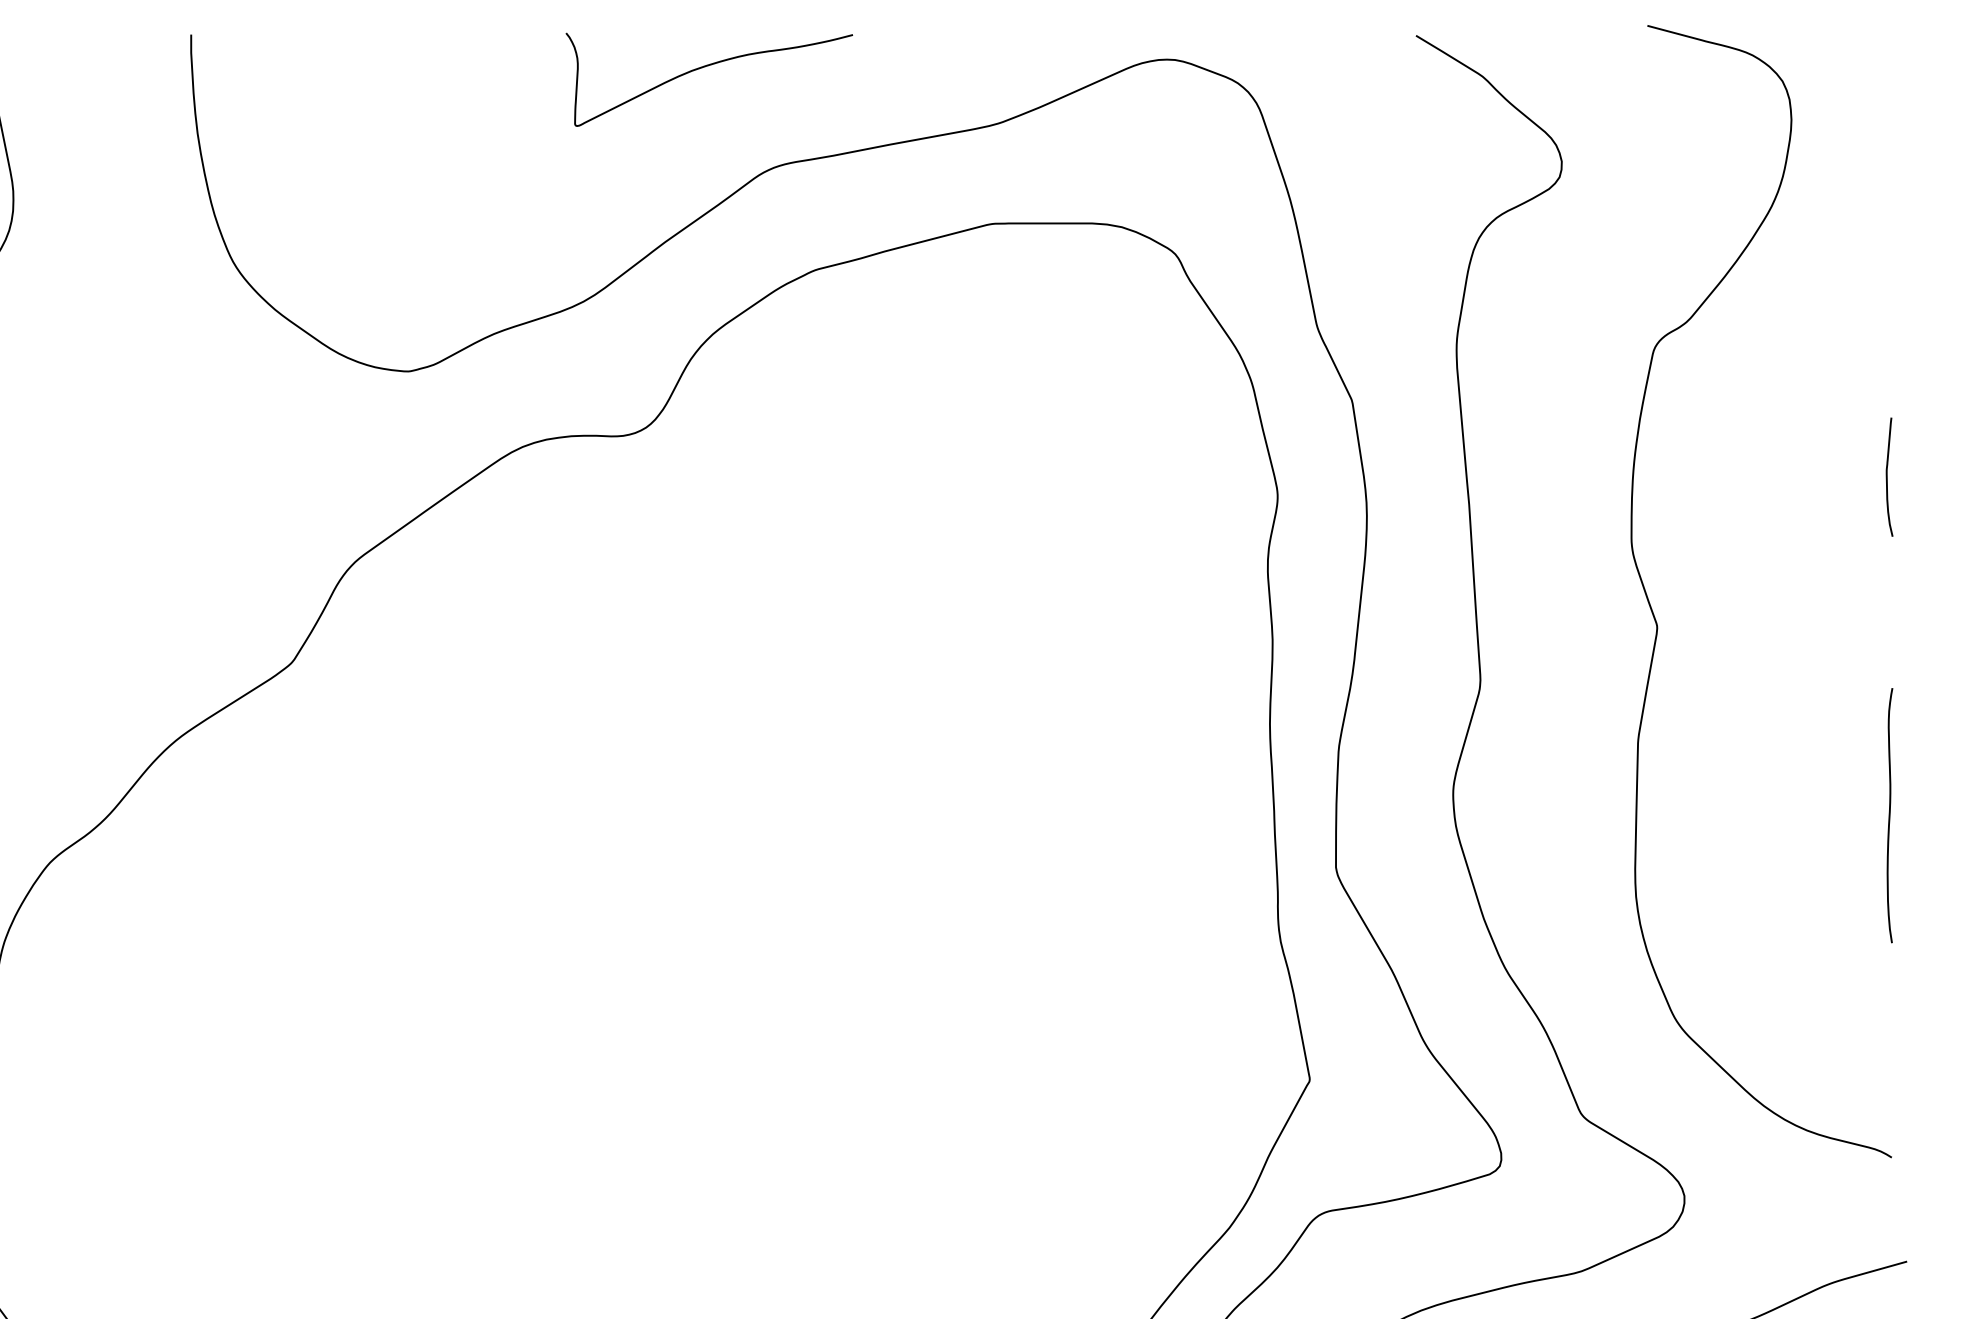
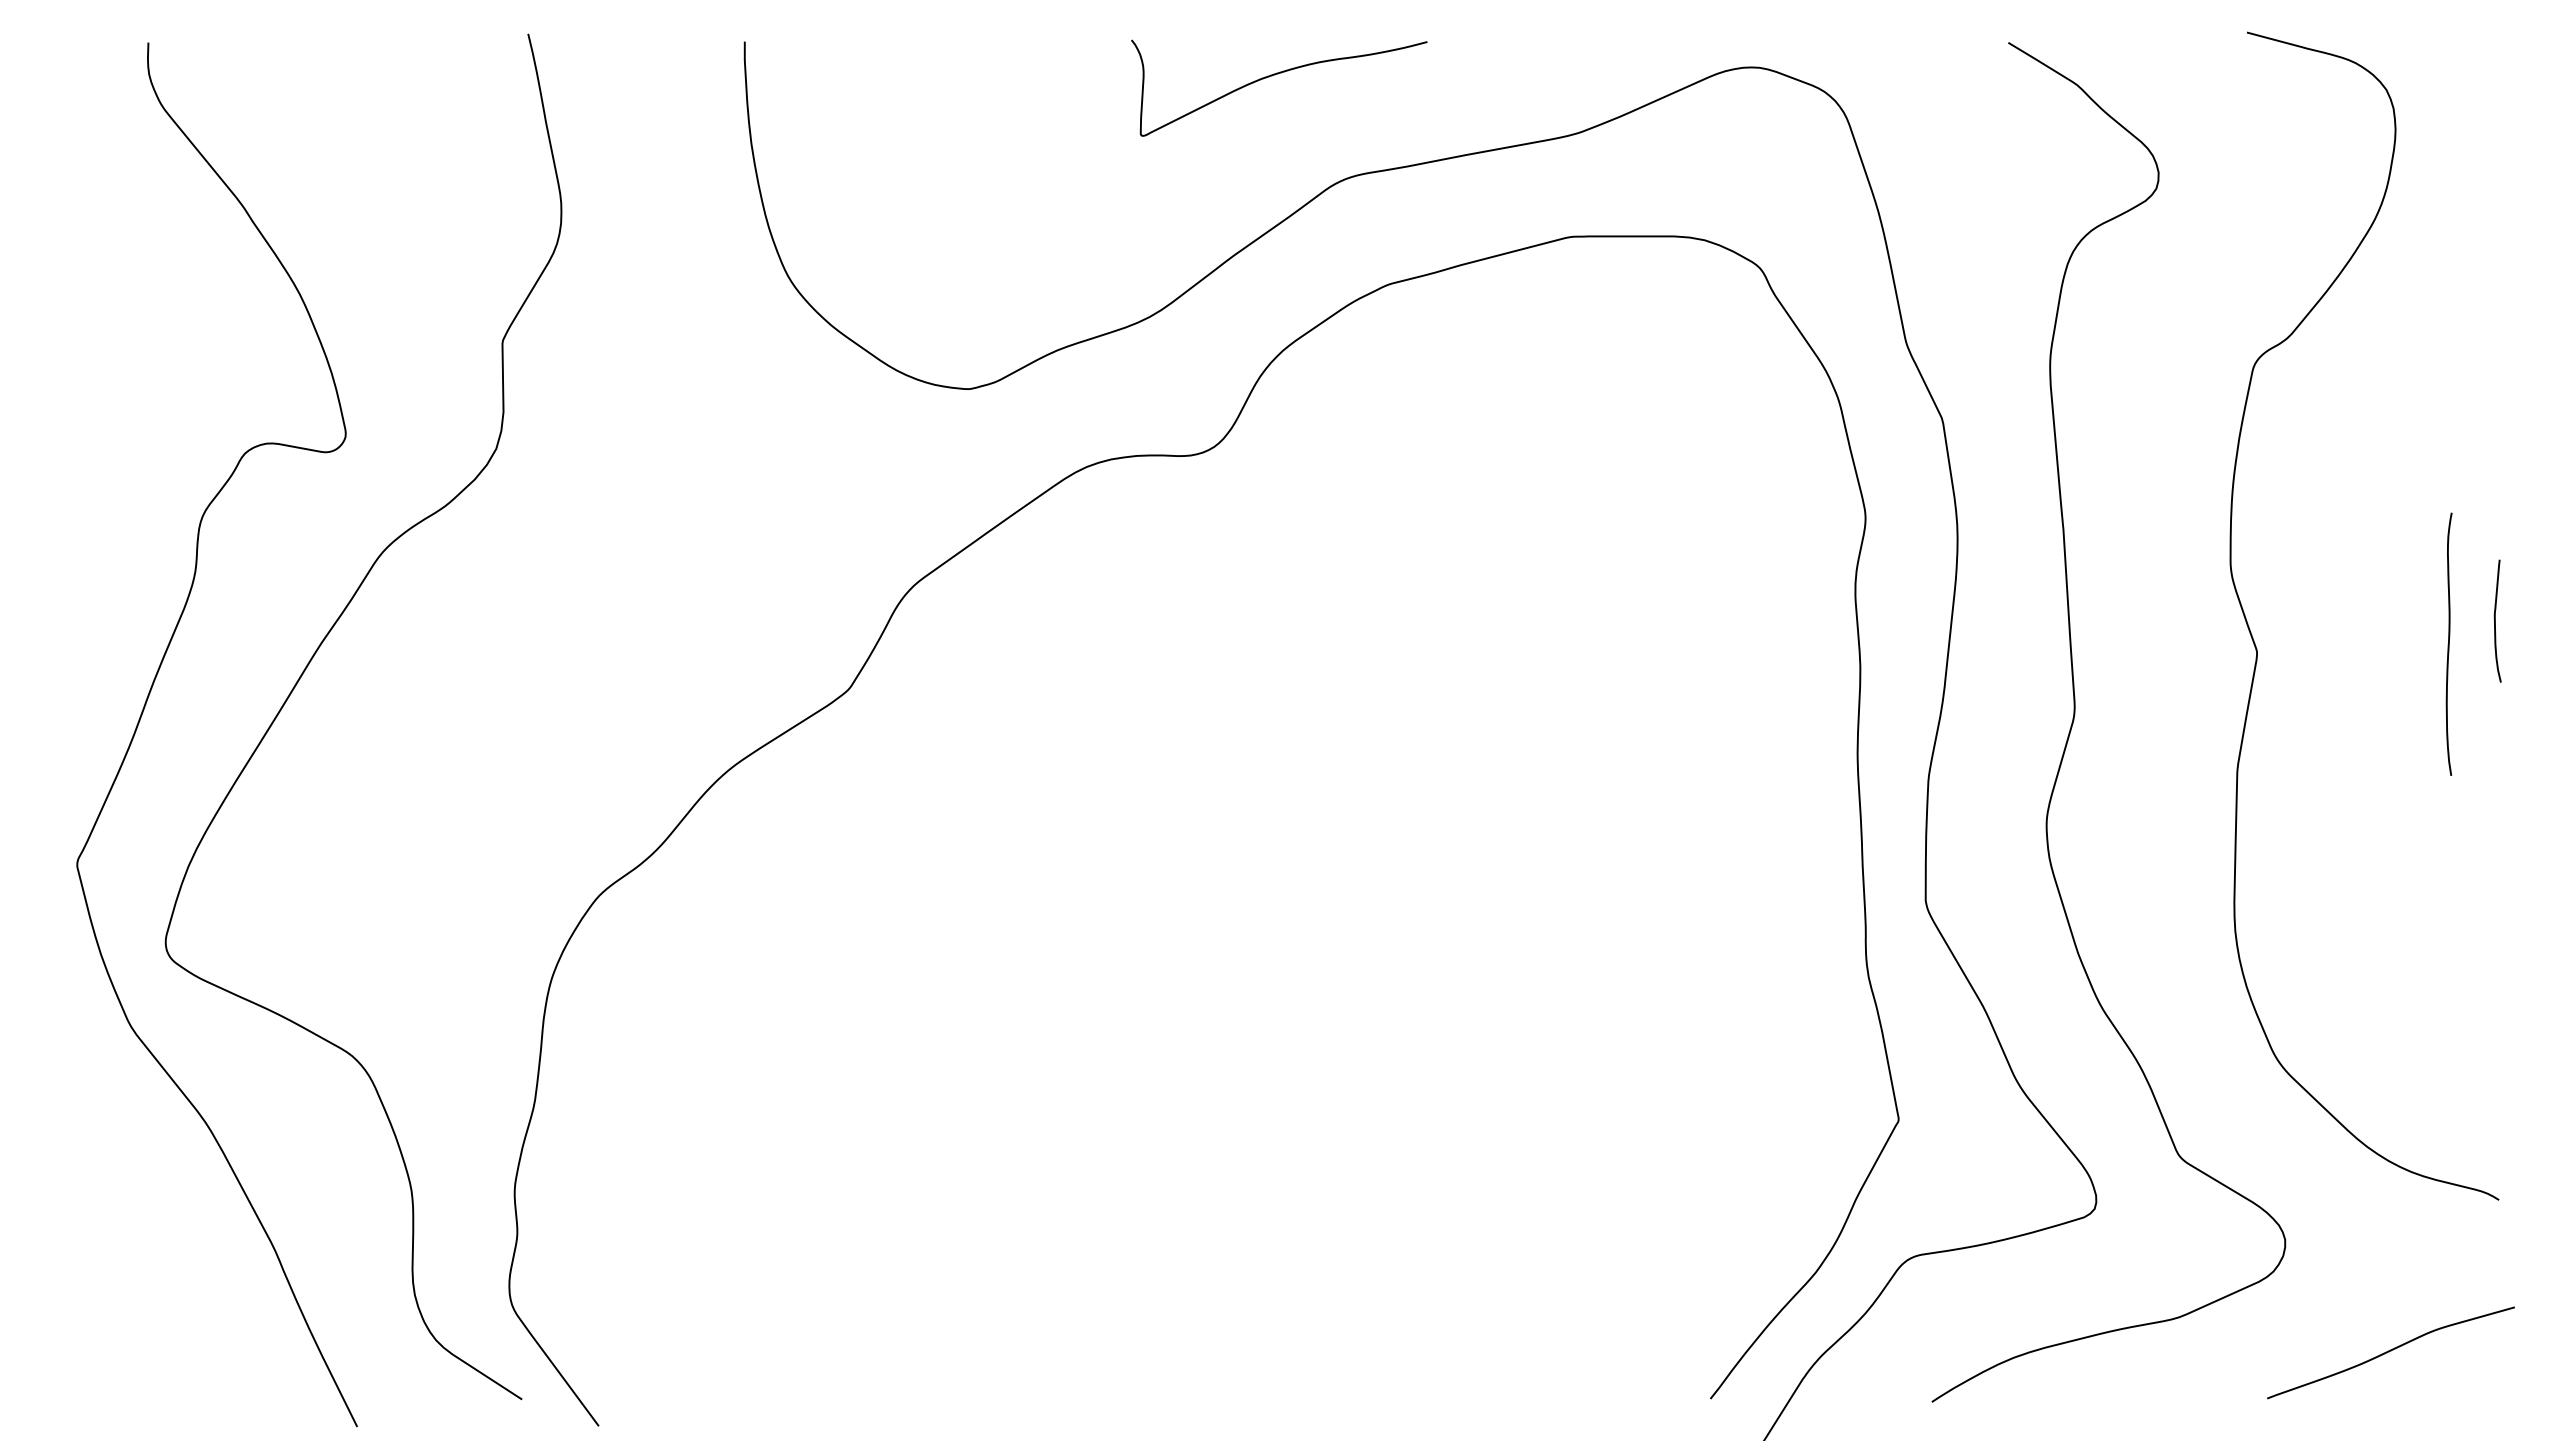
curve: (1887, 476) -> (2495, 620), moved
curve: (1889, 814) -> (2448, 643), moved

